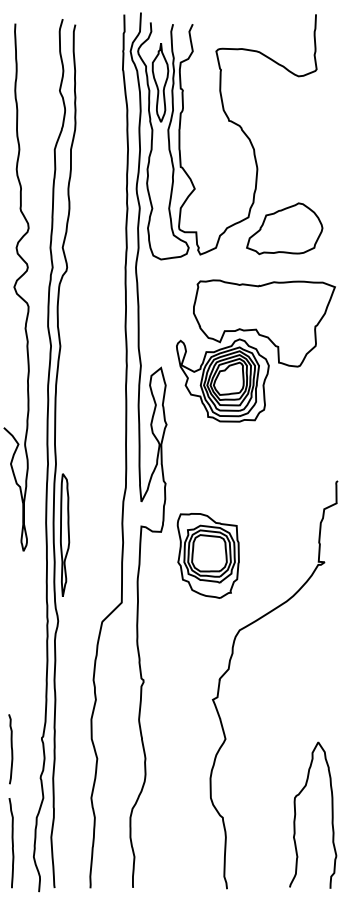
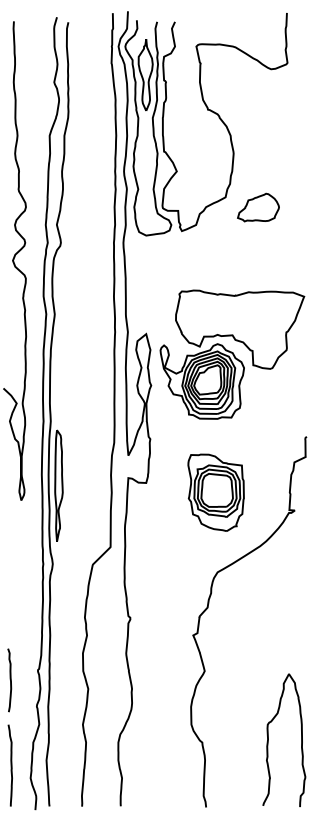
part: (284, 228) -> (258, 207), size x0.6
part: (256, 350) -> (232, 354), moved
part: (207, 555) -> (215, 492), moved

